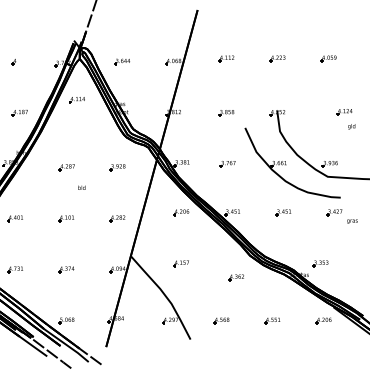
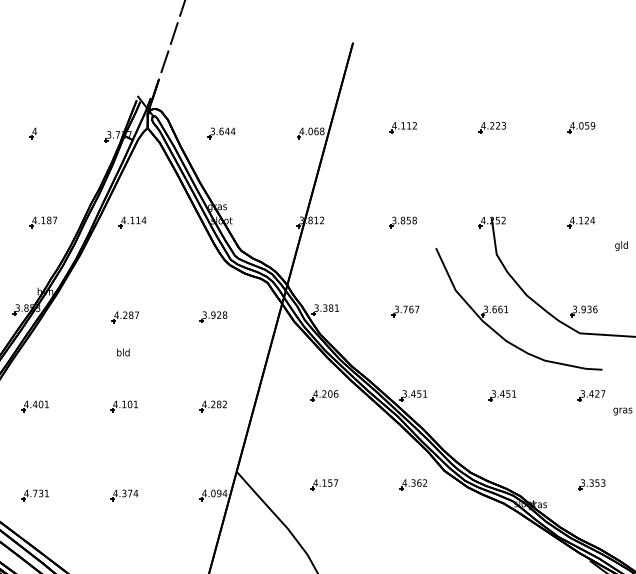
part: (76, 100) -> (131, 223), moved
part: (344, 112) -> (581, 223), moved
text: (81, 187) -> (122, 352), moved
part: (320, 263) -> (591, 484), moved
part: (235, 277) -> (412, 484), moved

